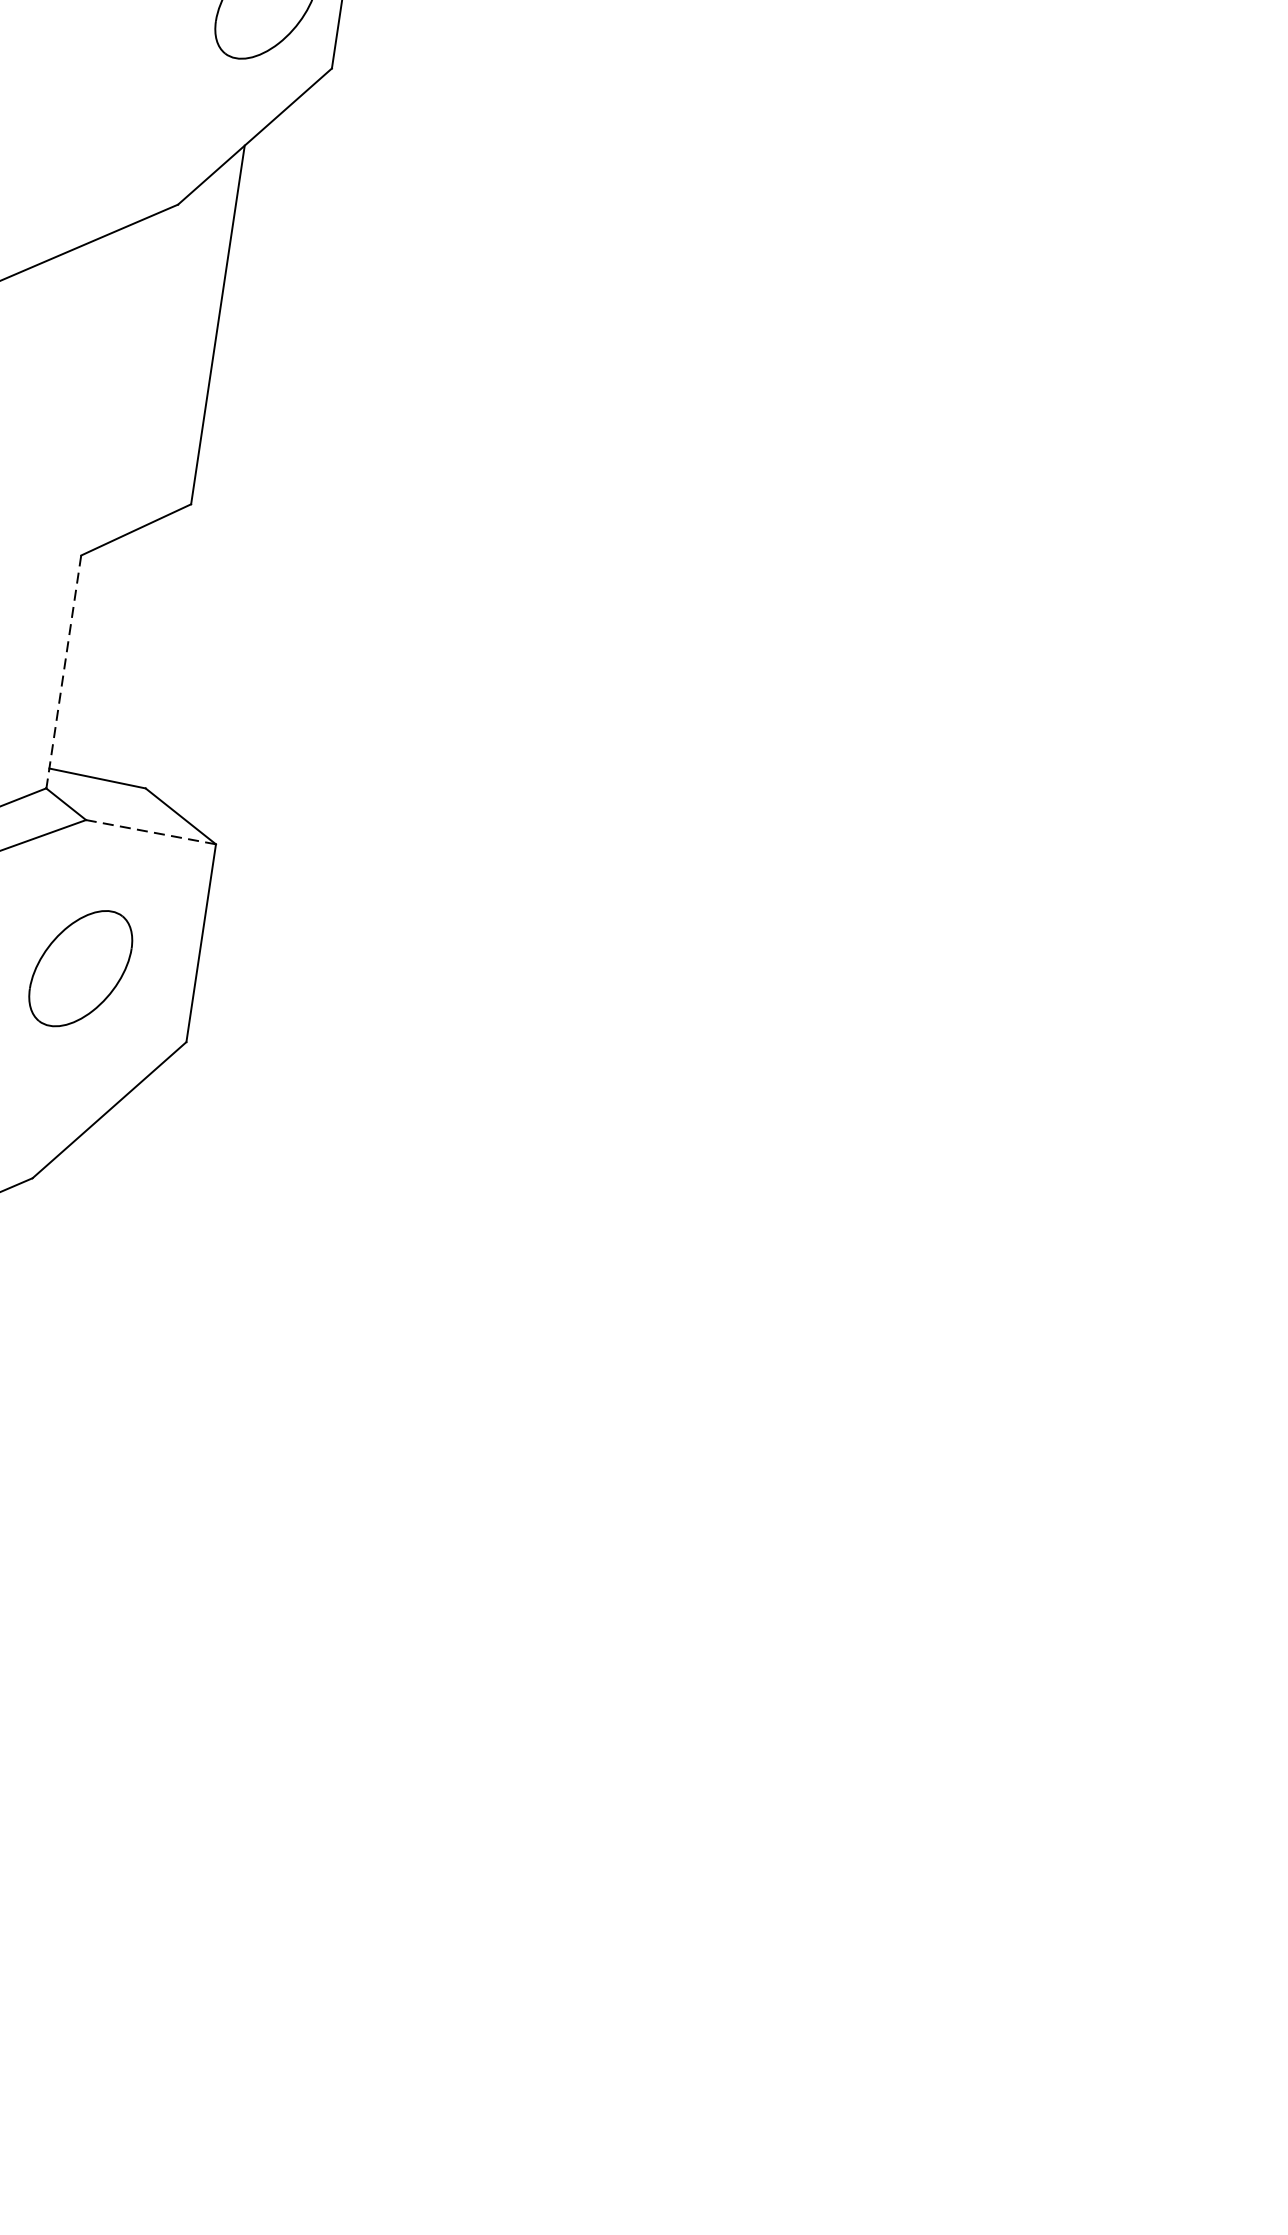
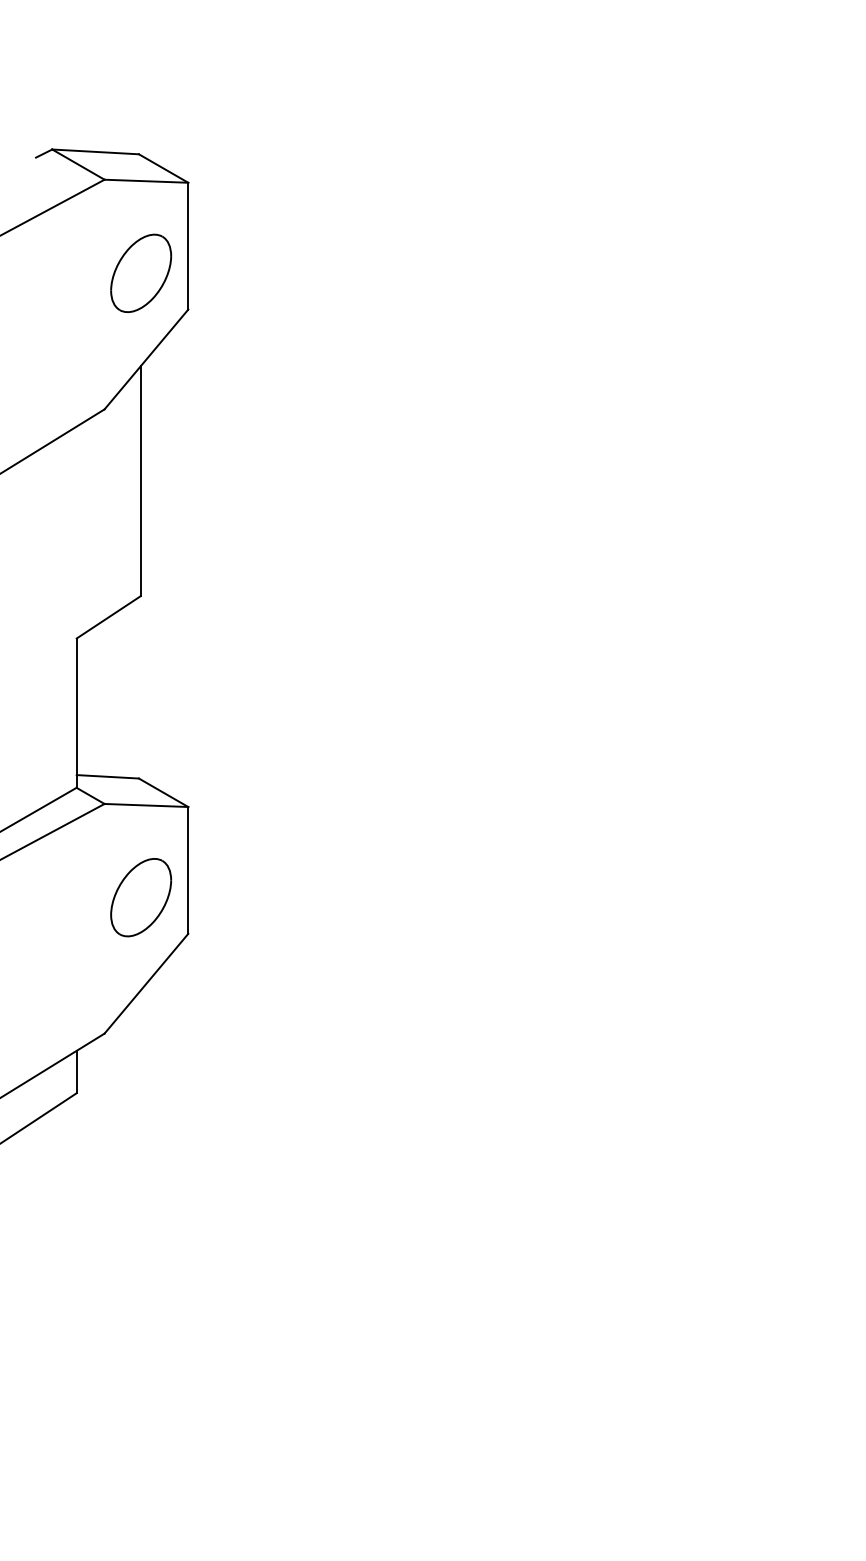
line: (63, 672) -> (76, 713), dashed -> solid
line: (151, 832) -> (146, 805), dashed -> solid
part: (81, 968) -> (141, 897), moved

